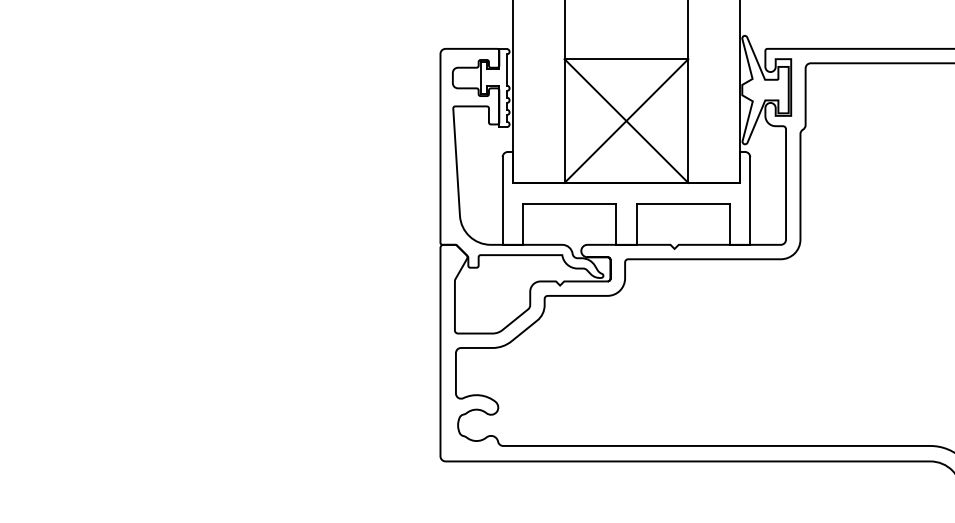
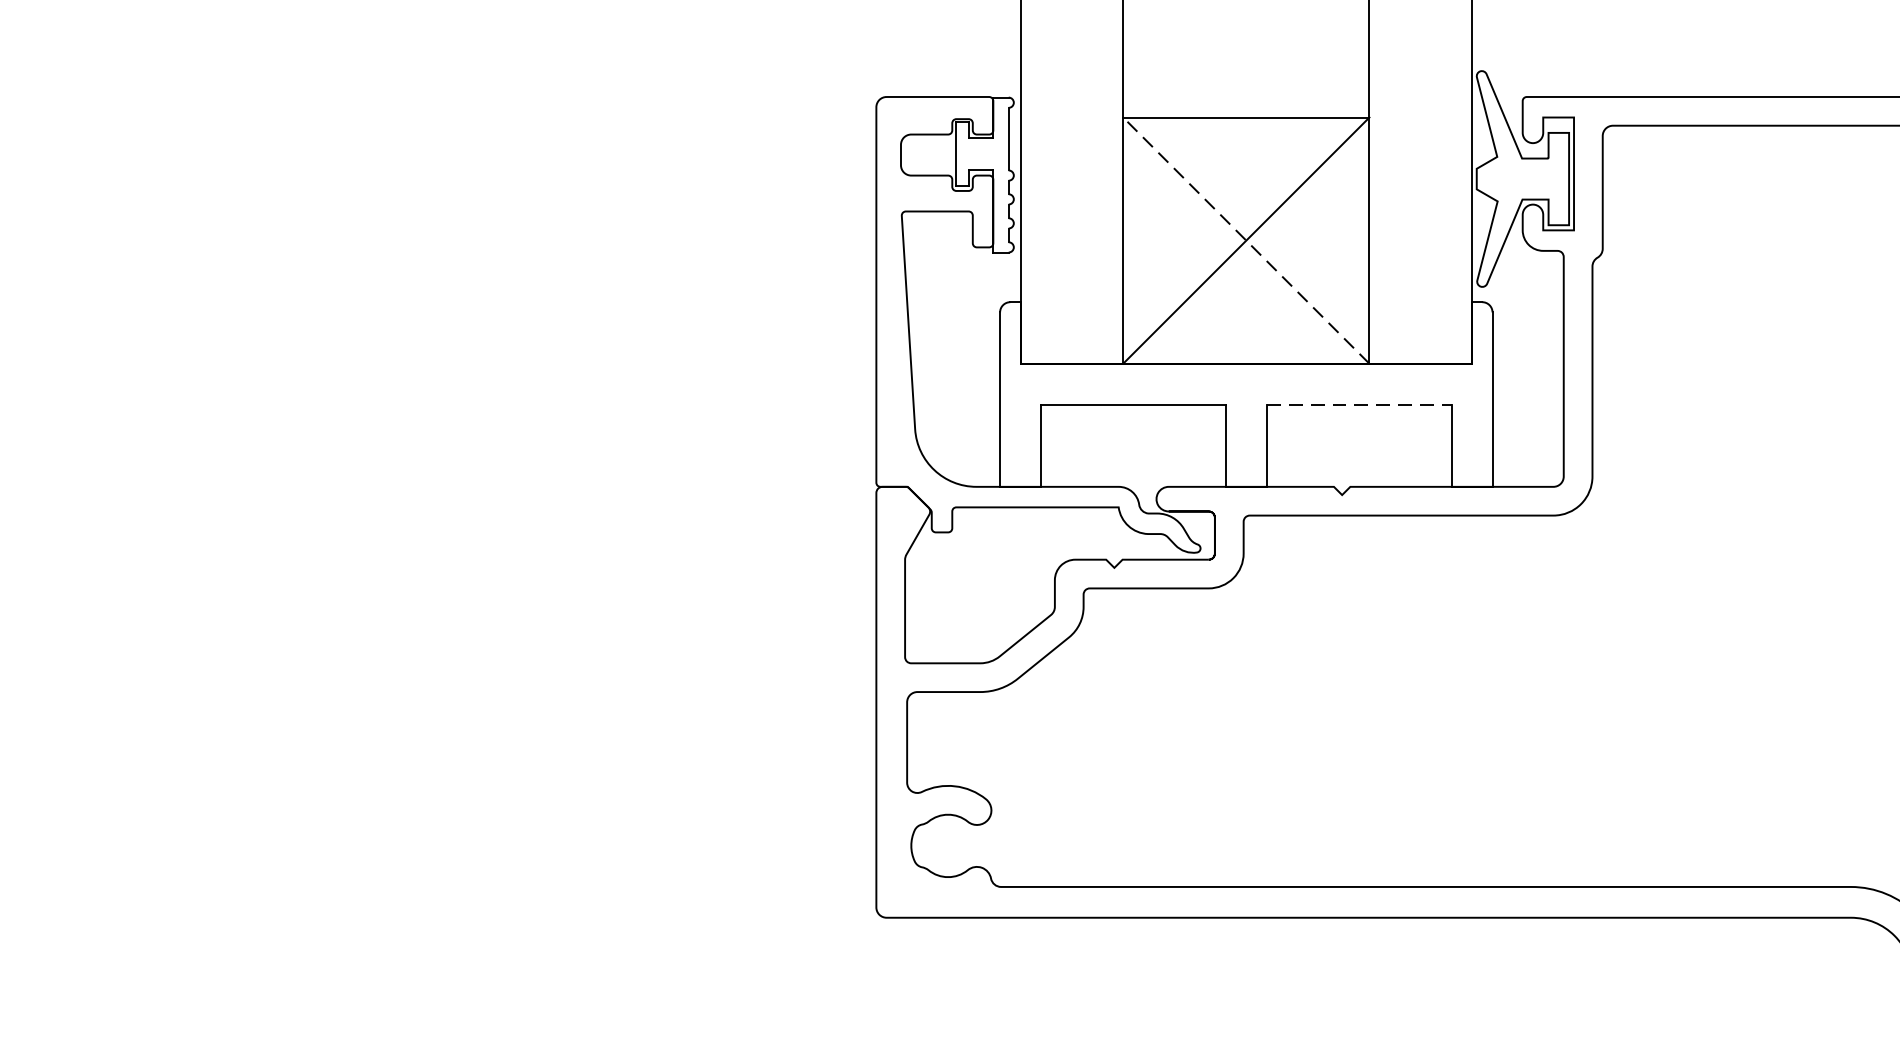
line: (626, 121) -> (1246, 241), solid -> dashed
line: (683, 203) -> (1359, 404), solid -> dashed

